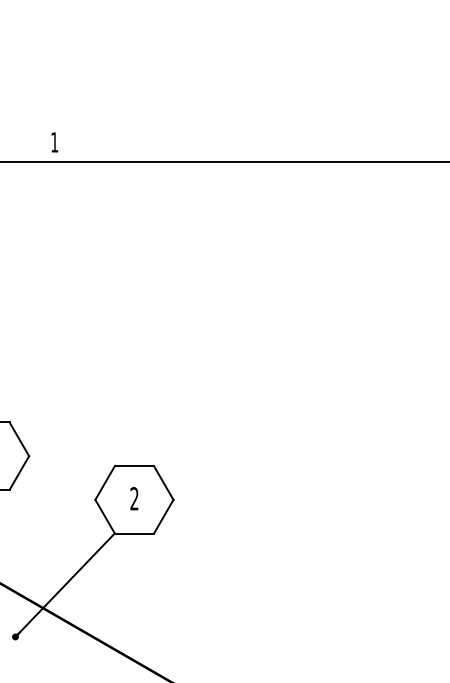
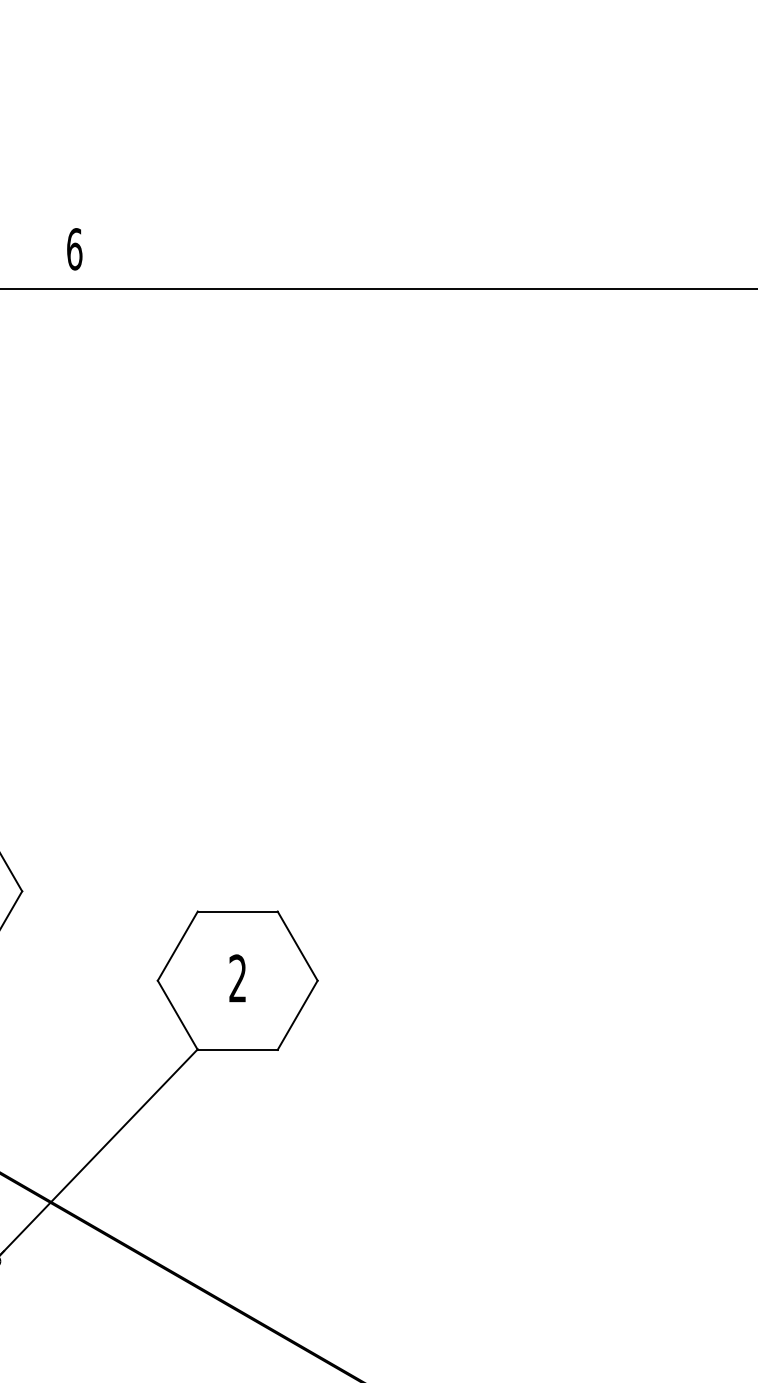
text: (54, 142) -> (74, 249), 1 -> 6

